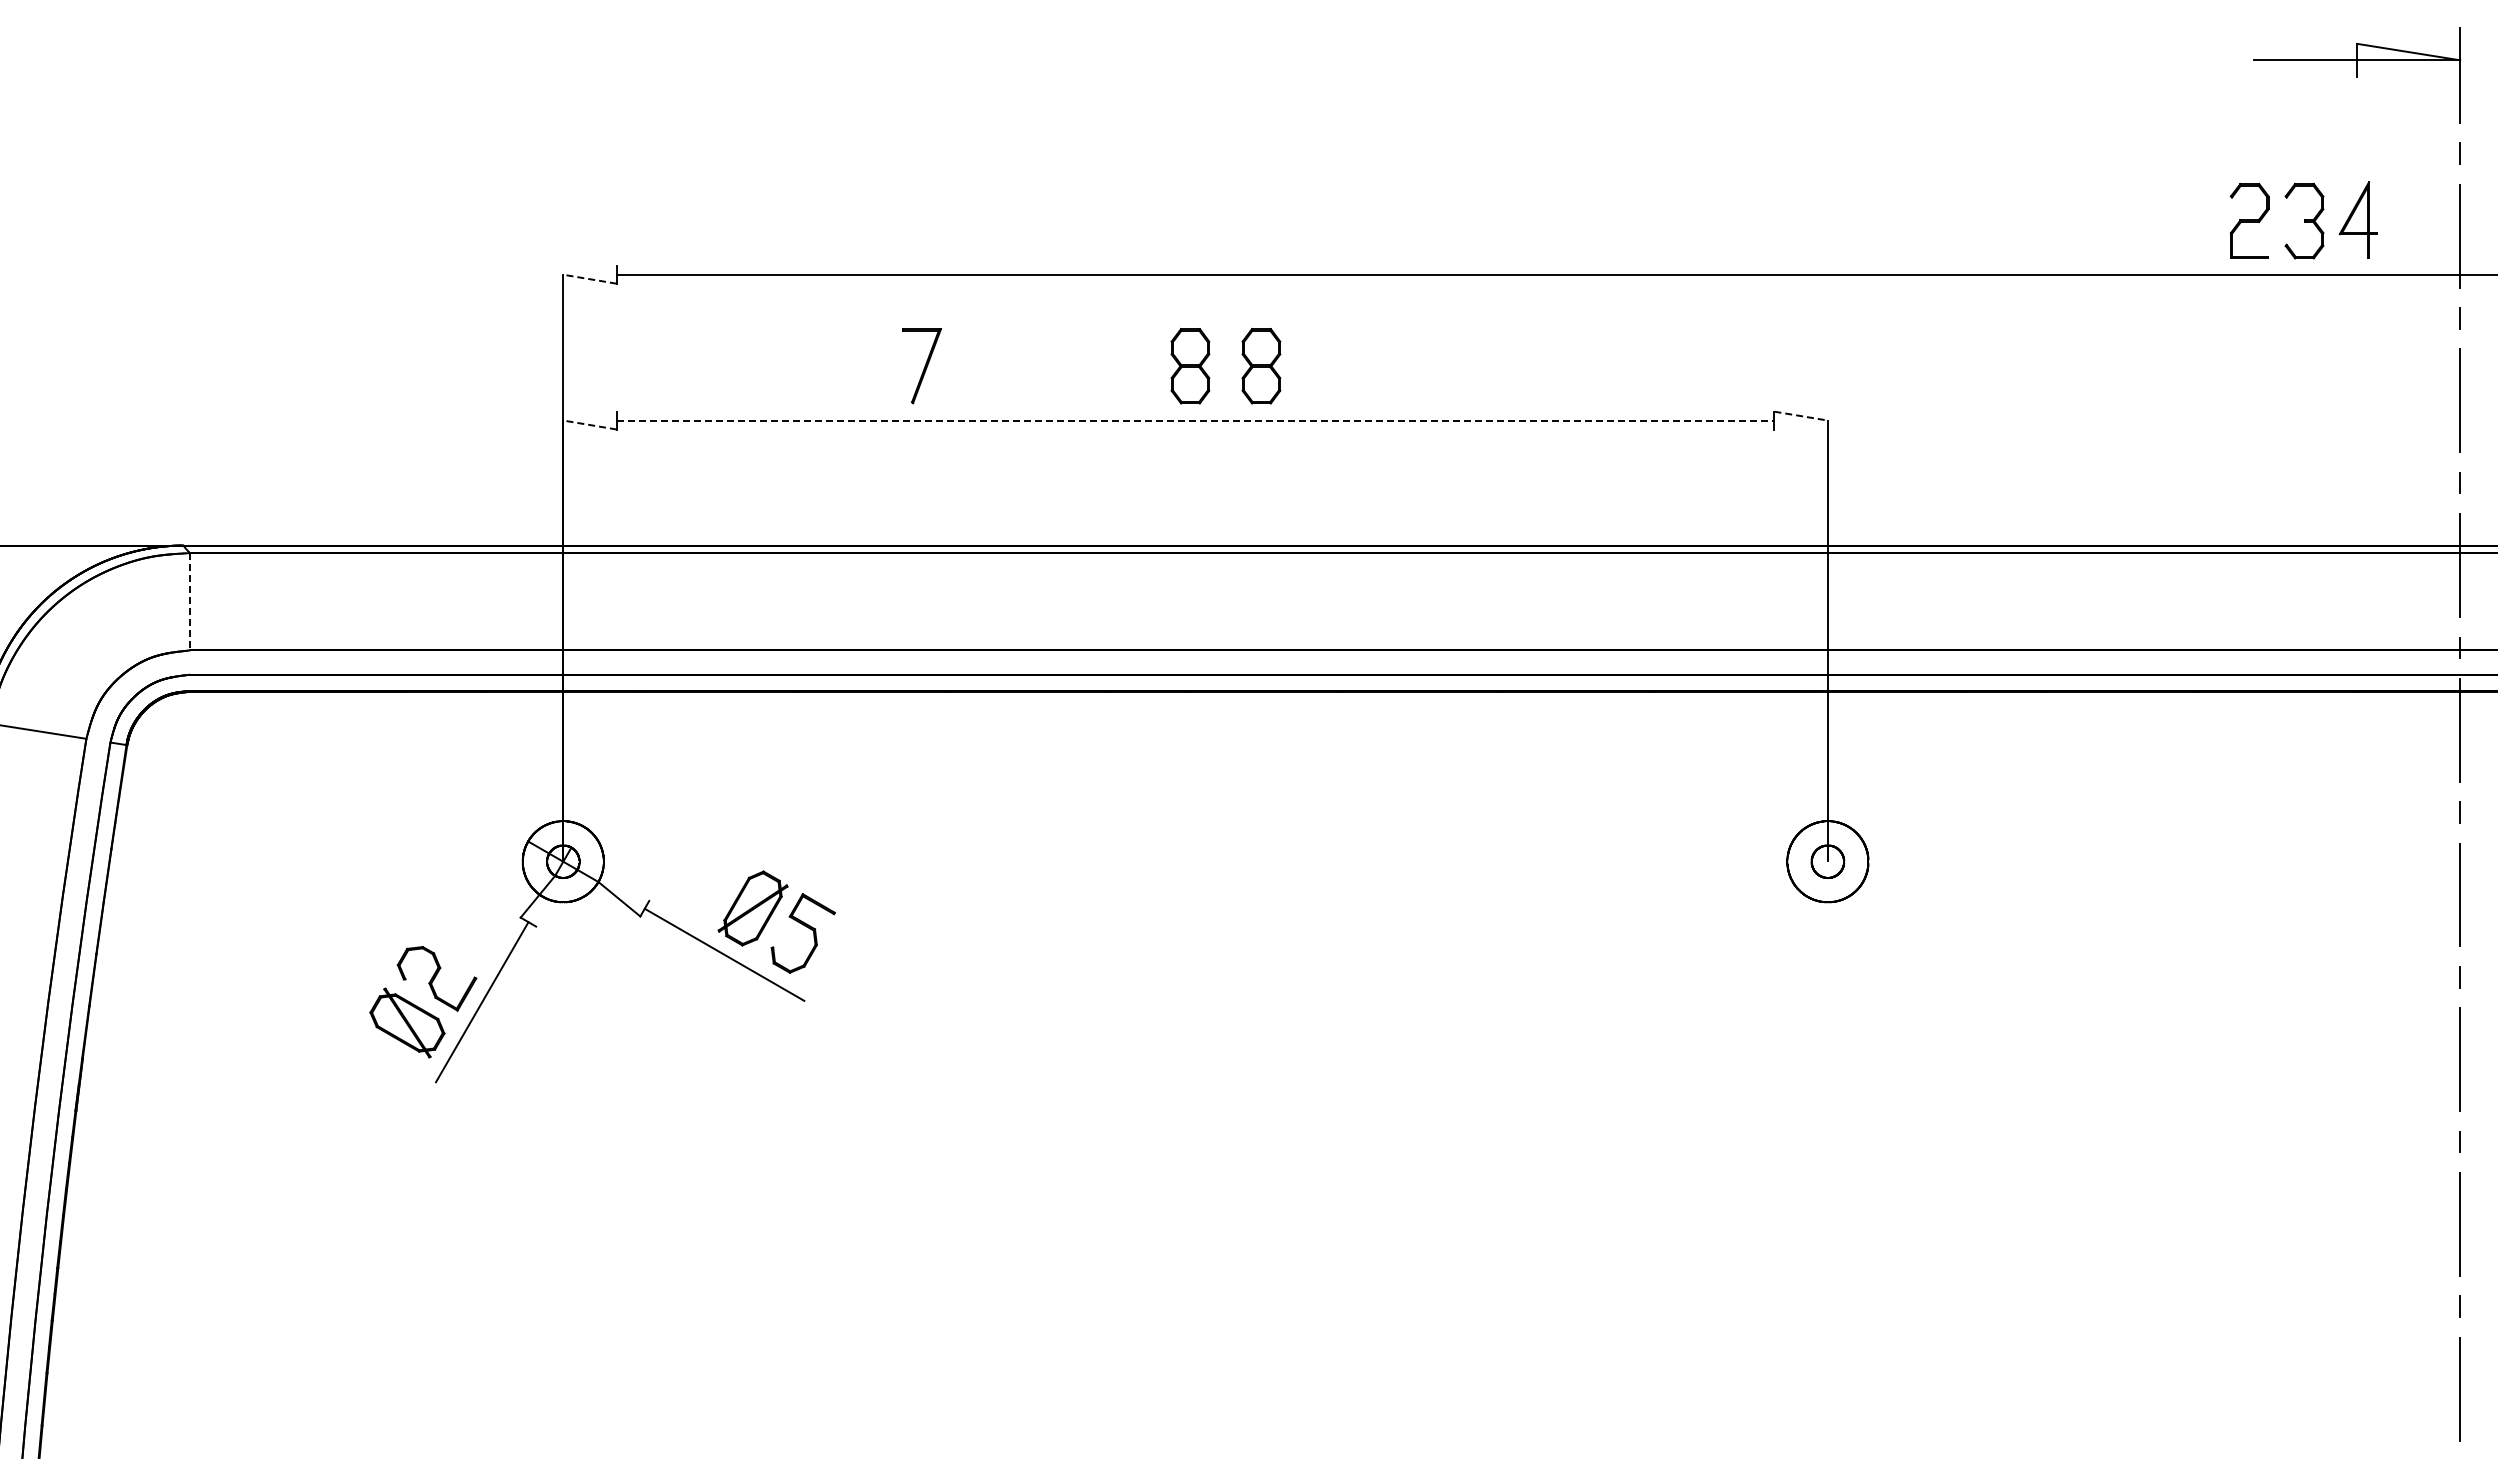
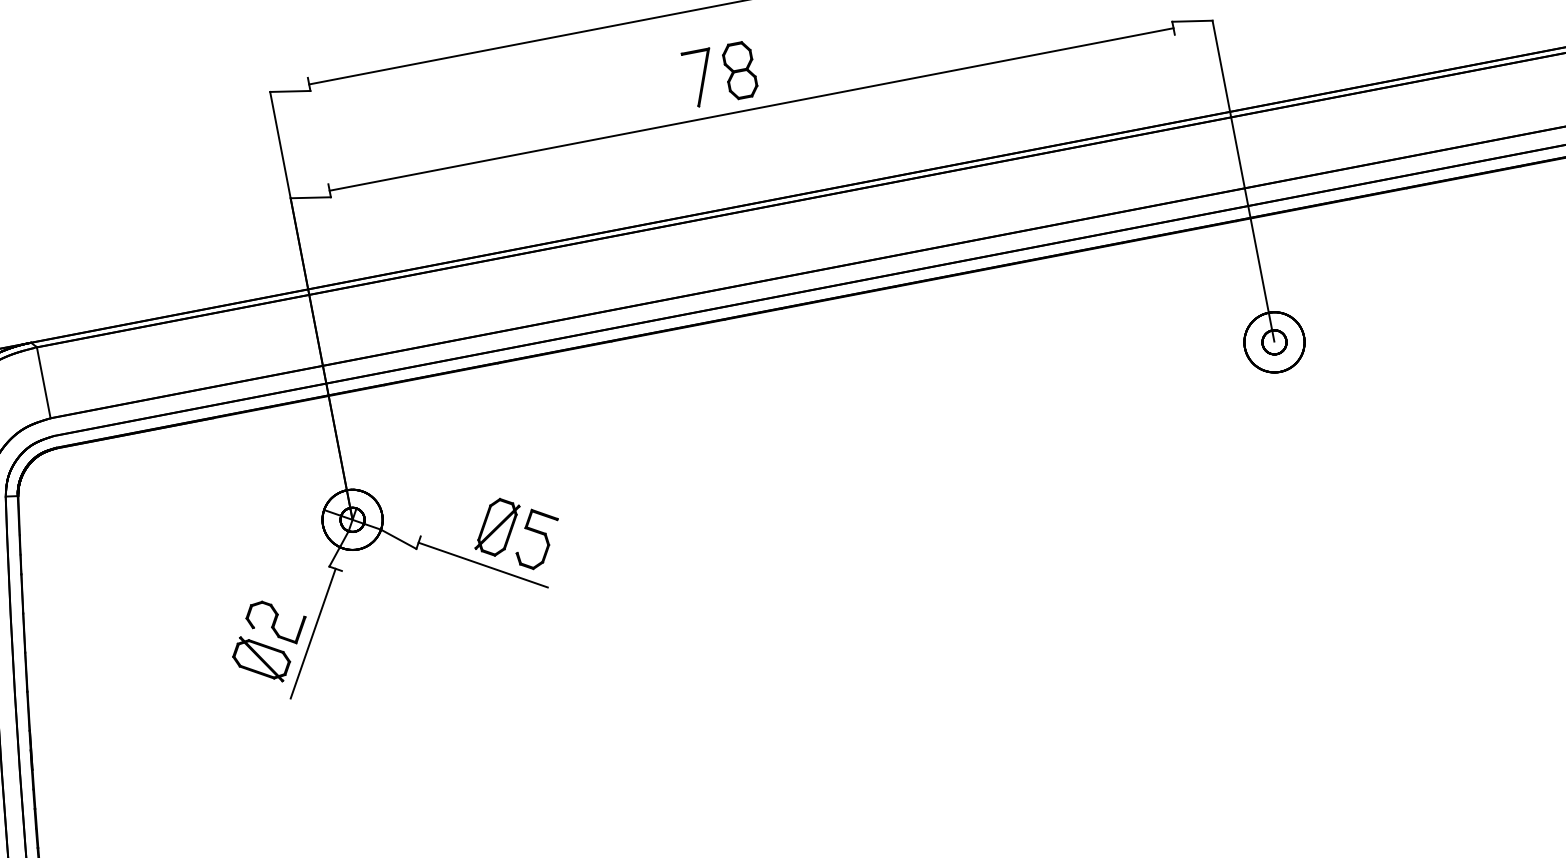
line: (589, 279) -> (289, 91), dashed -> solid
part: (921, 366) -> (700, 78), moved
part: (1261, 366) -> (792, 60), removed
line: (1801, 416) -> (1192, 21), dashed -> solid
line: (1195, 420) -> (751, 109), dashed -> solid
line: (589, 424) -> (310, 197), dashed -> solid
line: (189, 601) -> (43, 382), dashed -> solid

